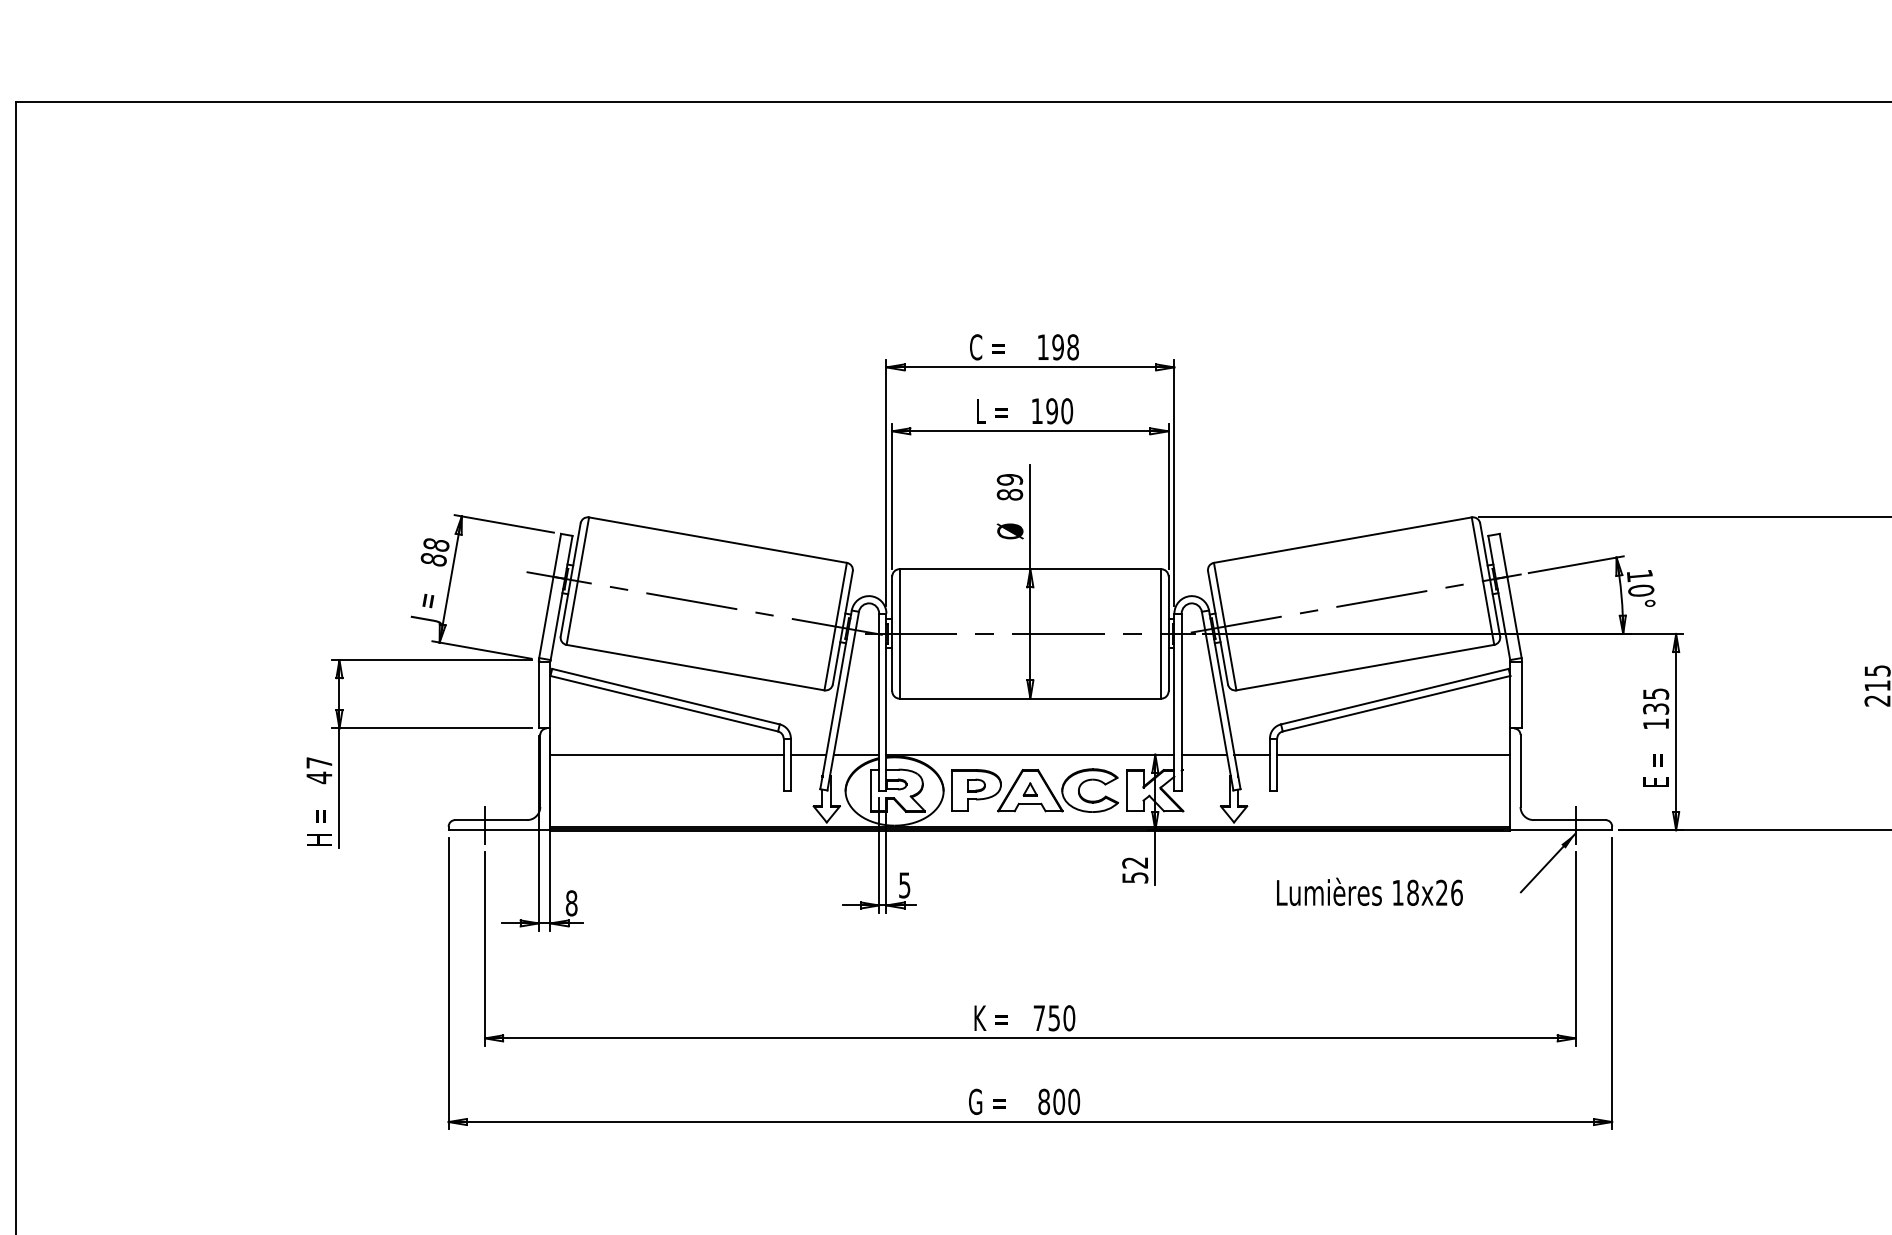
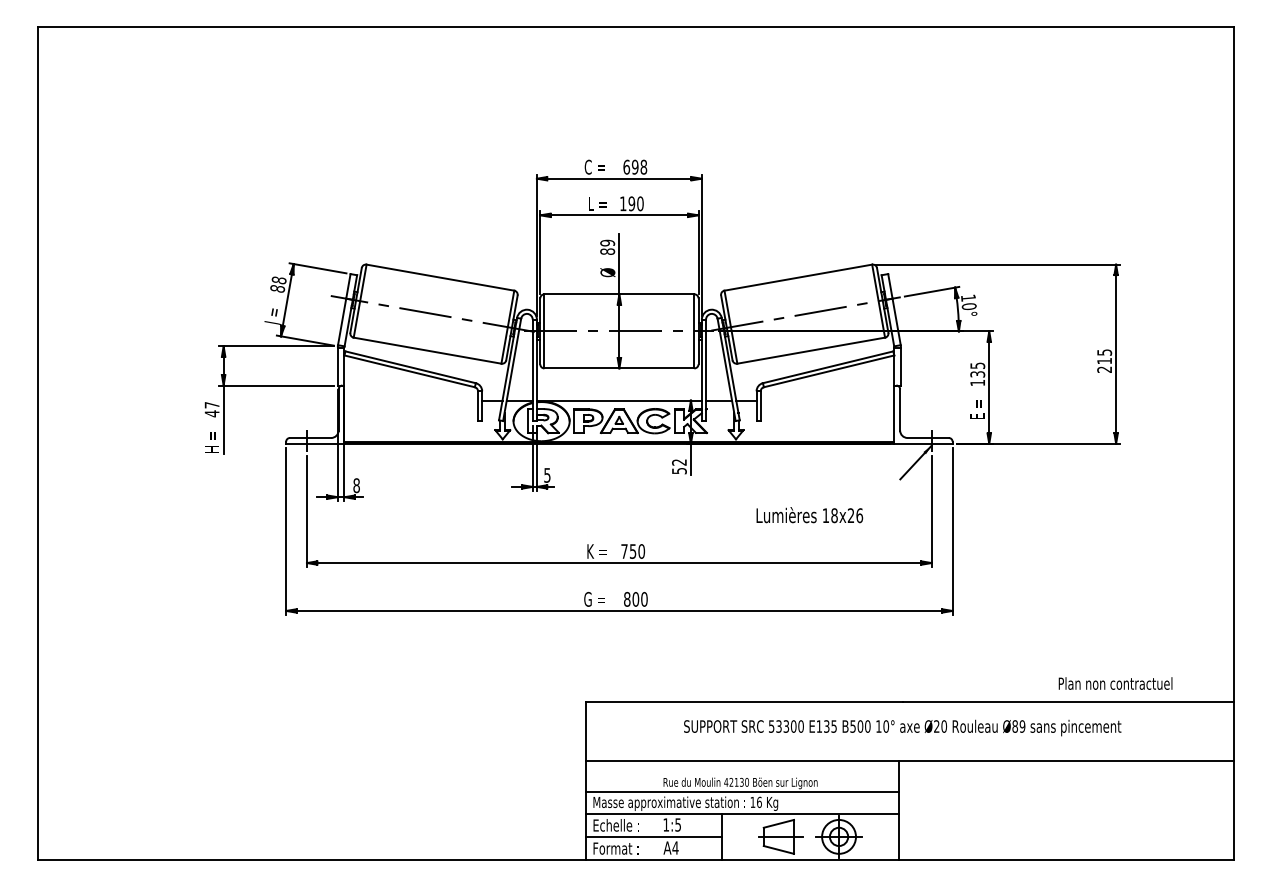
text: (1042, 346) -> (626, 166), 198 -> 698
line: (667, 754) -> (411, 400), removed
line: (1393, 754) -> (827, 400), removed
text: (1369, 892) -> (809, 515), moved

